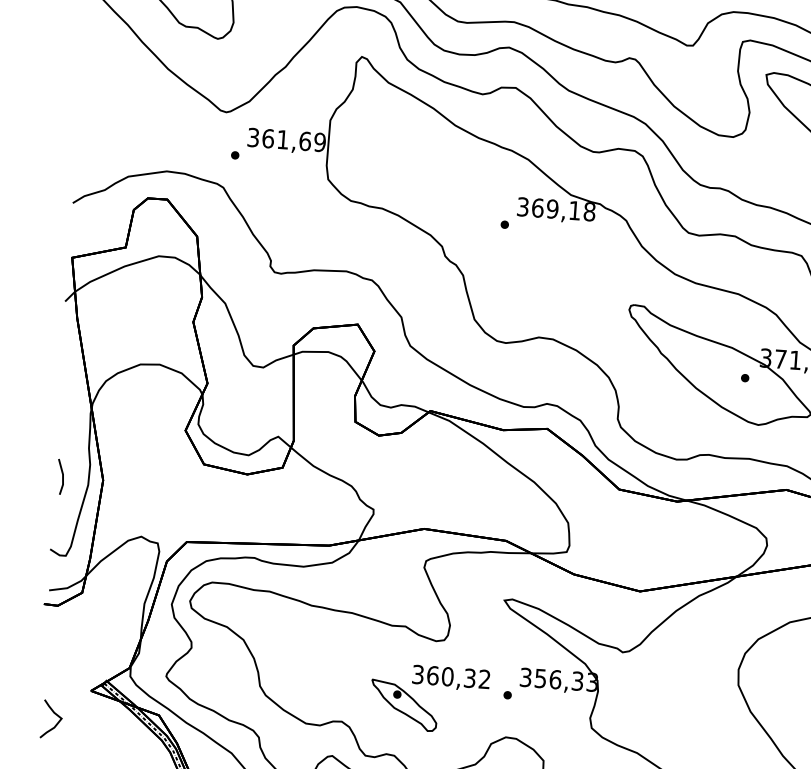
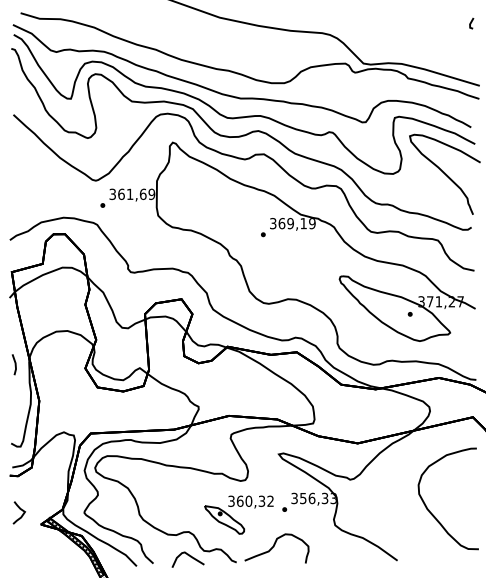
text: (589, 213) -> (312, 224), 369,18 -> 369,19
line: (61, 476) -> (14, 364), moved
curve: (55, 715) -> (21, 510), moved

